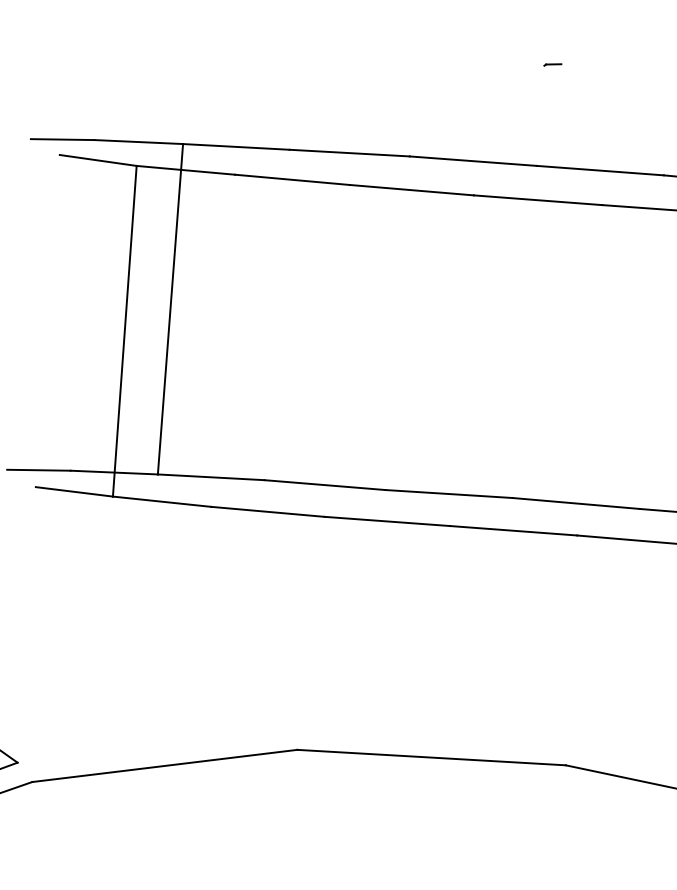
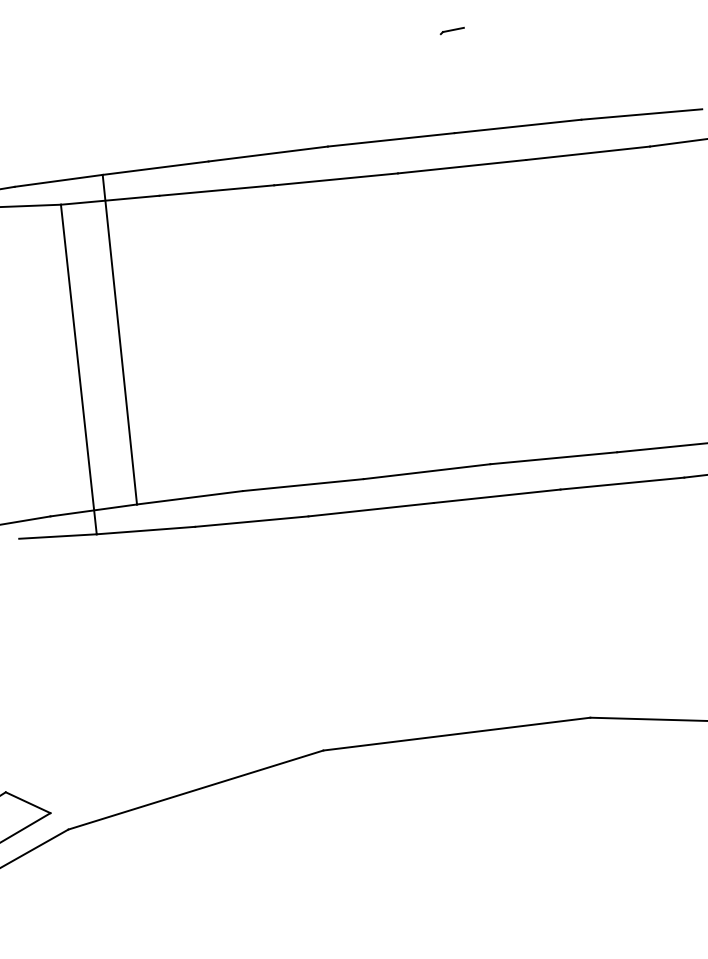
part: (553, 64) -> (452, 30), size x1.4

